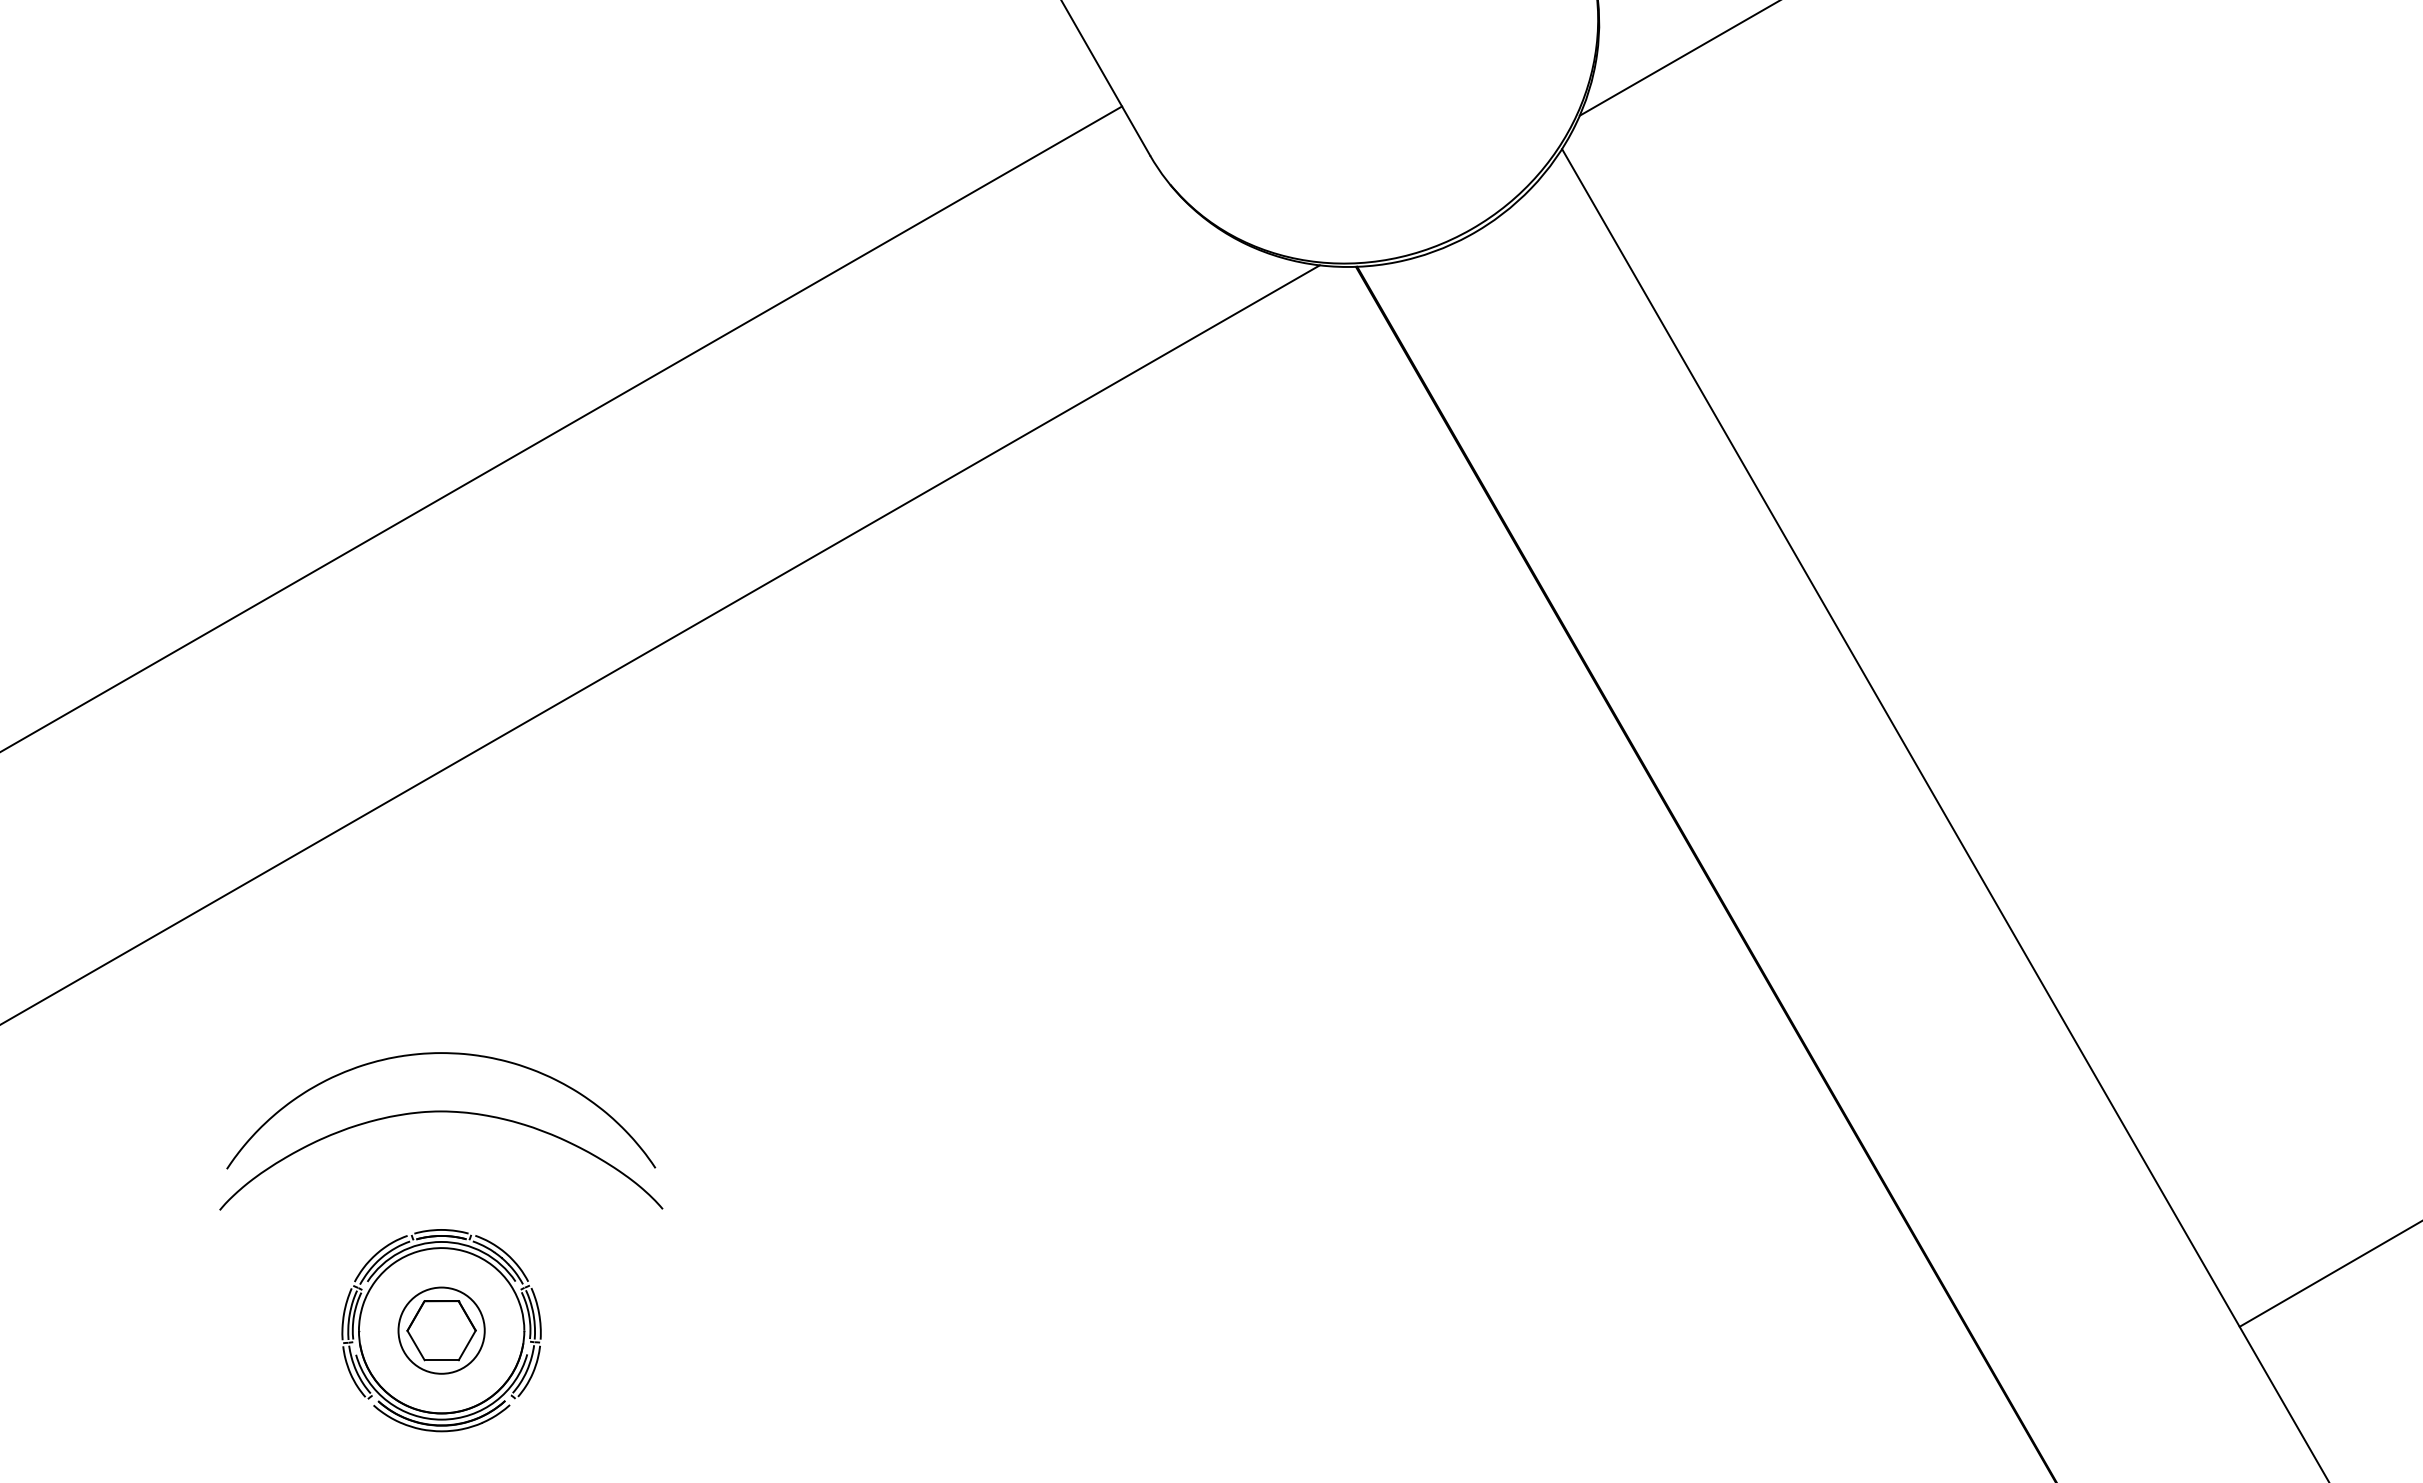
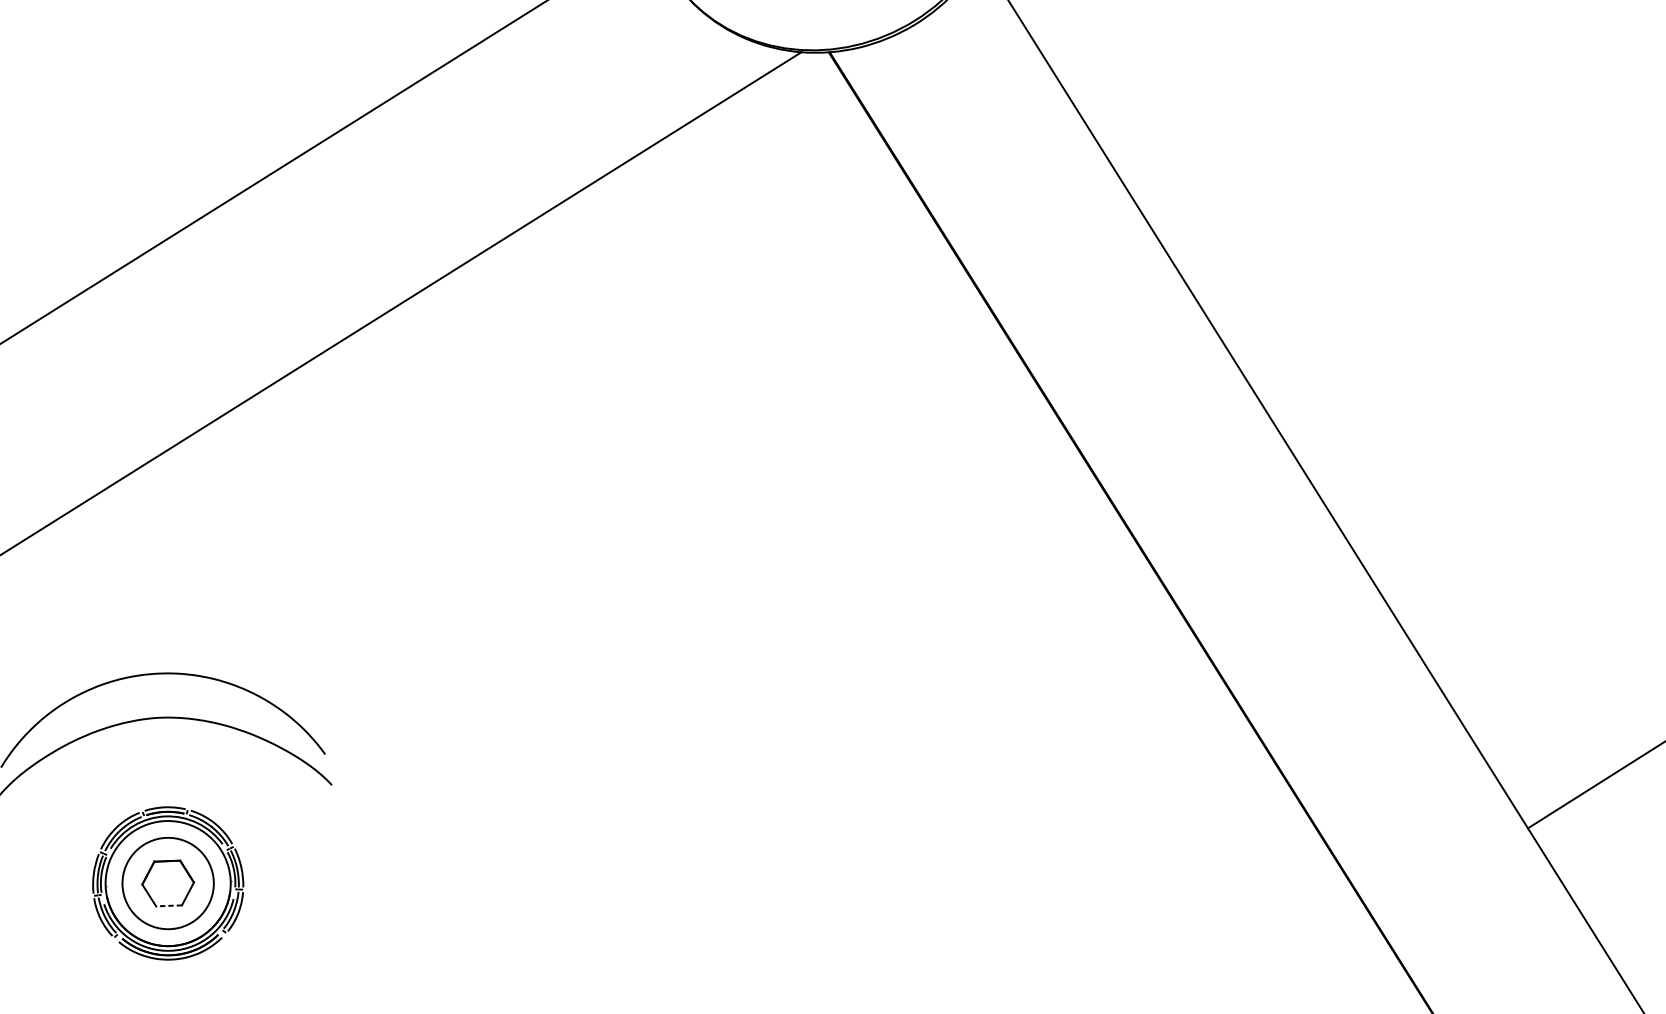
circle: (441, 1330) -> (168, 883), size x1.4
line: (441, 1360) -> (168, 906), solid -> dashed

